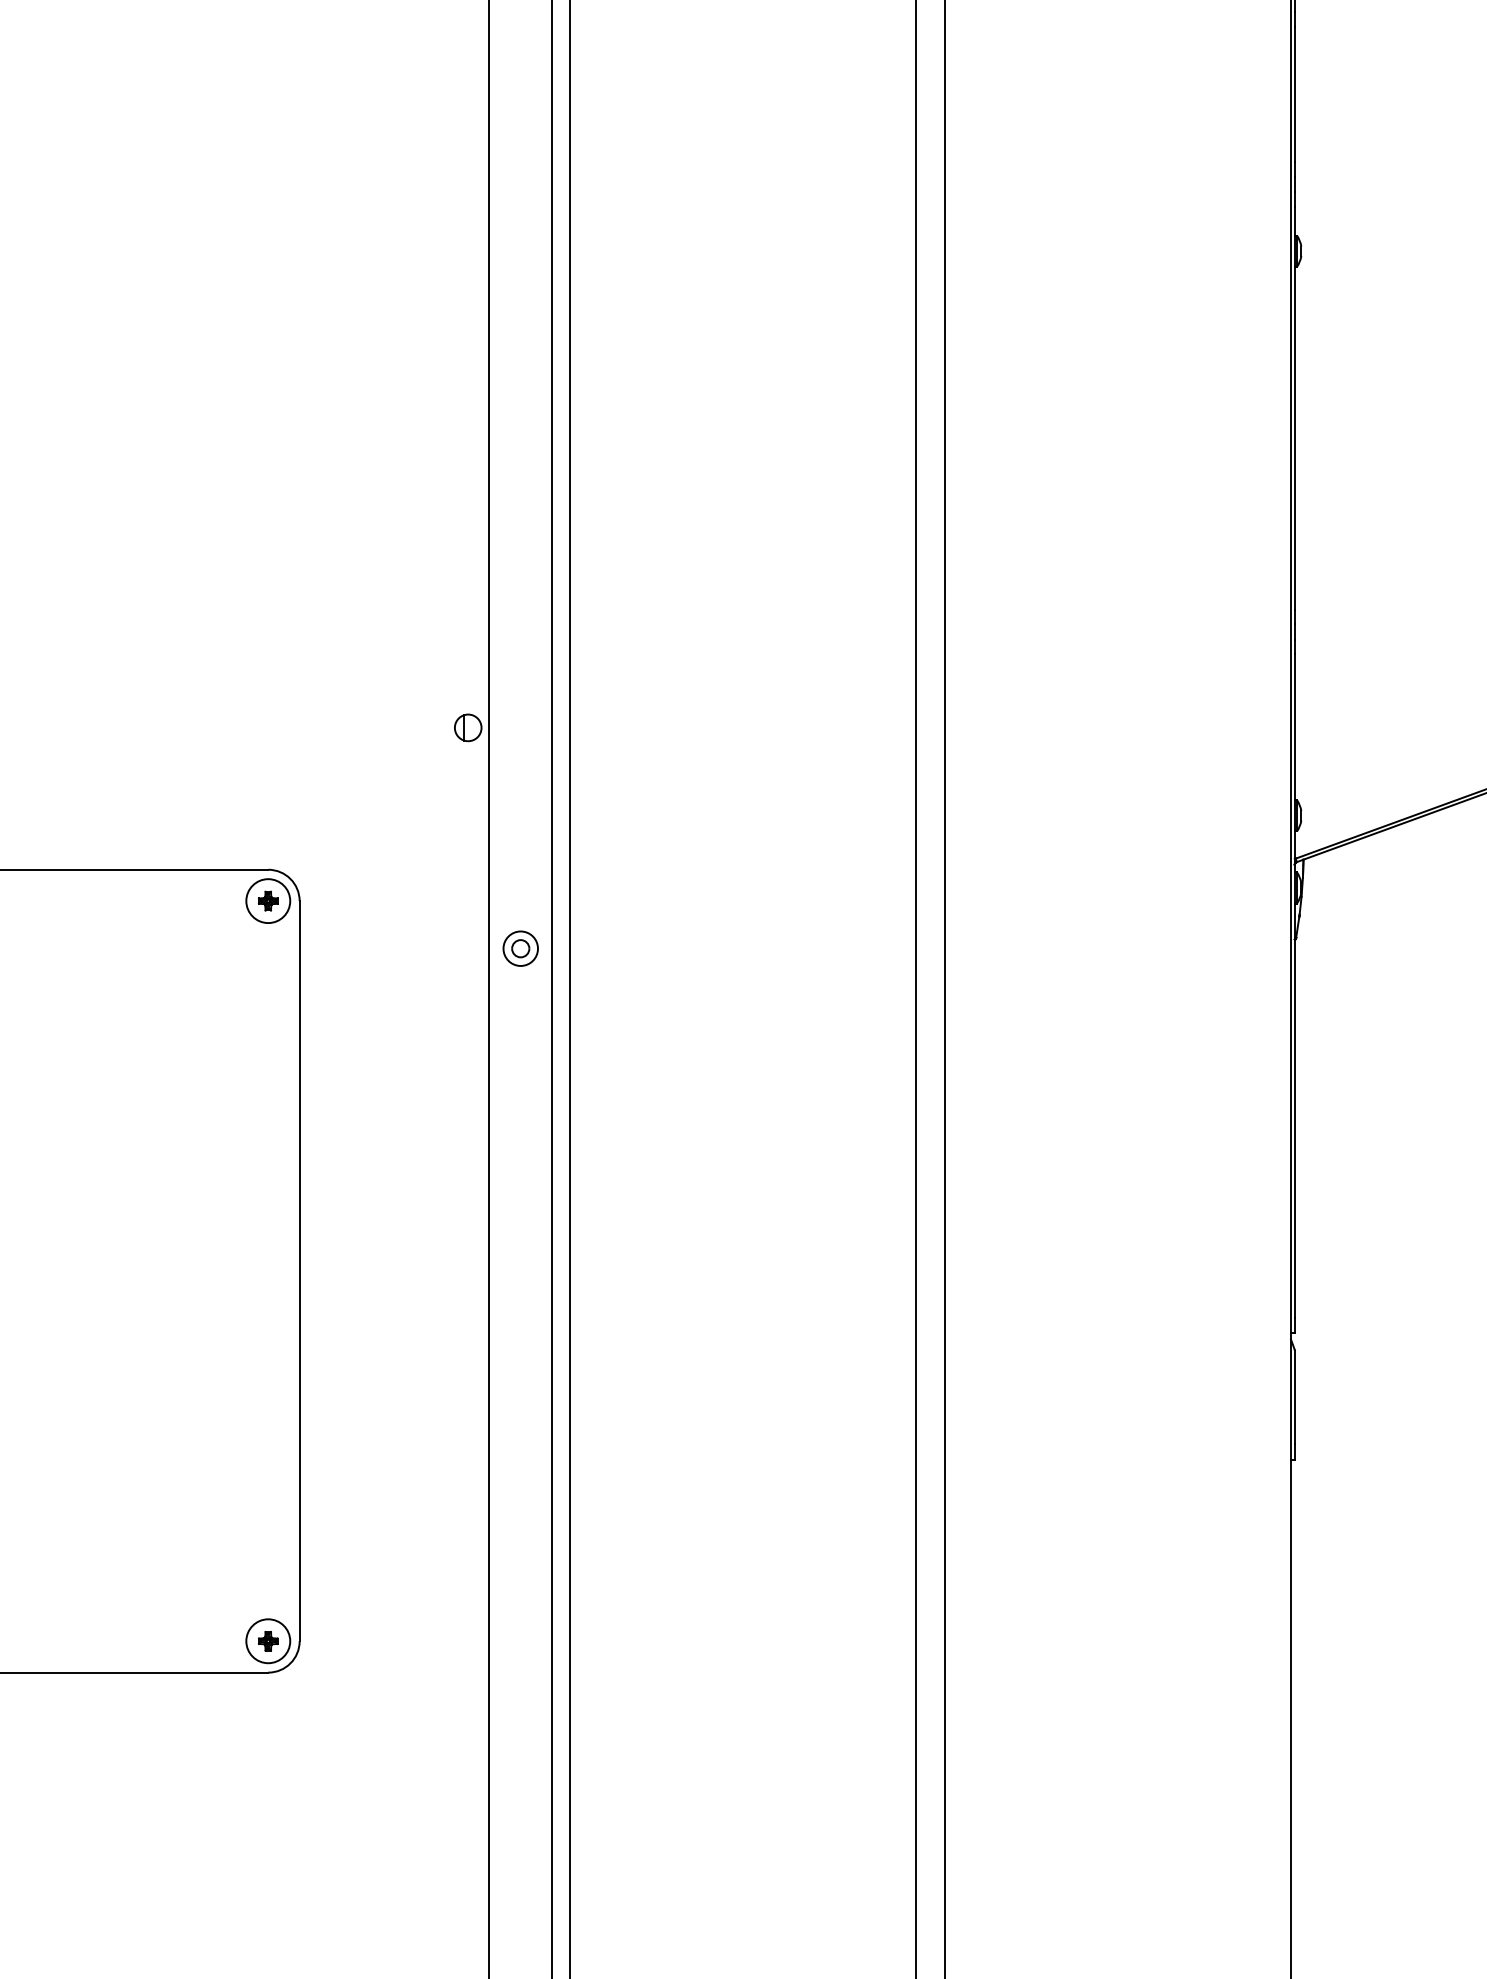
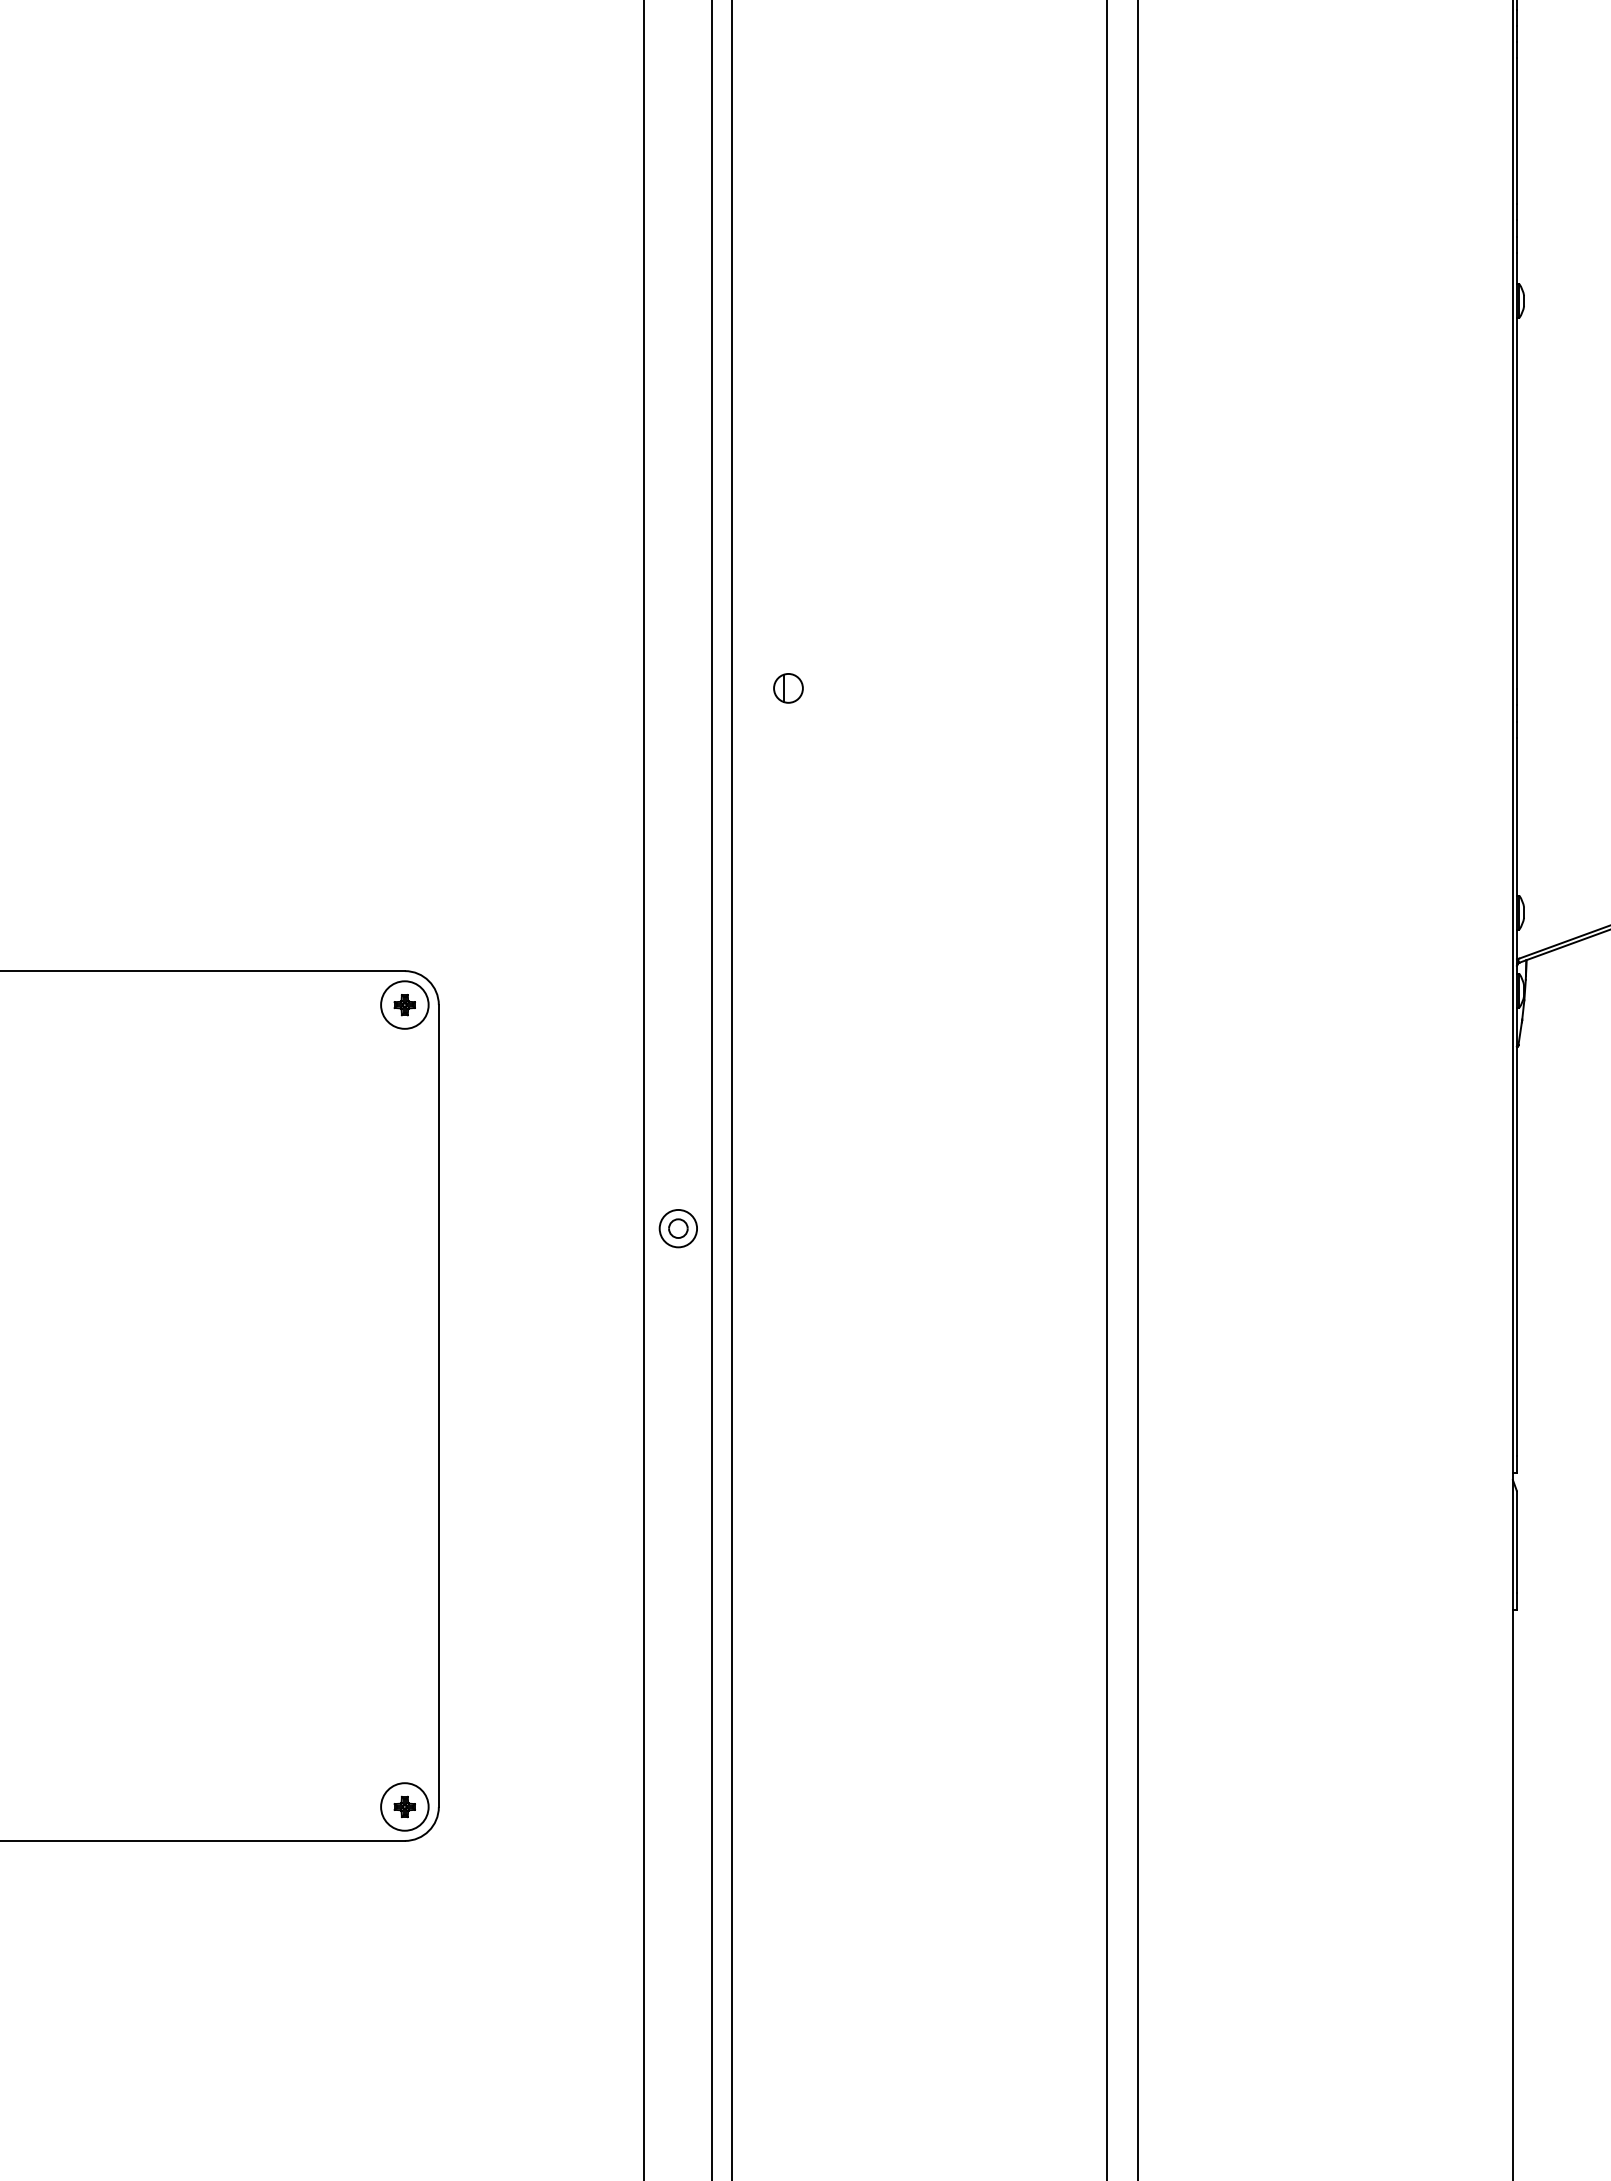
part: (468, 727) -> (788, 688), moved
part: (519, 948) -> (677, 1228), moved

